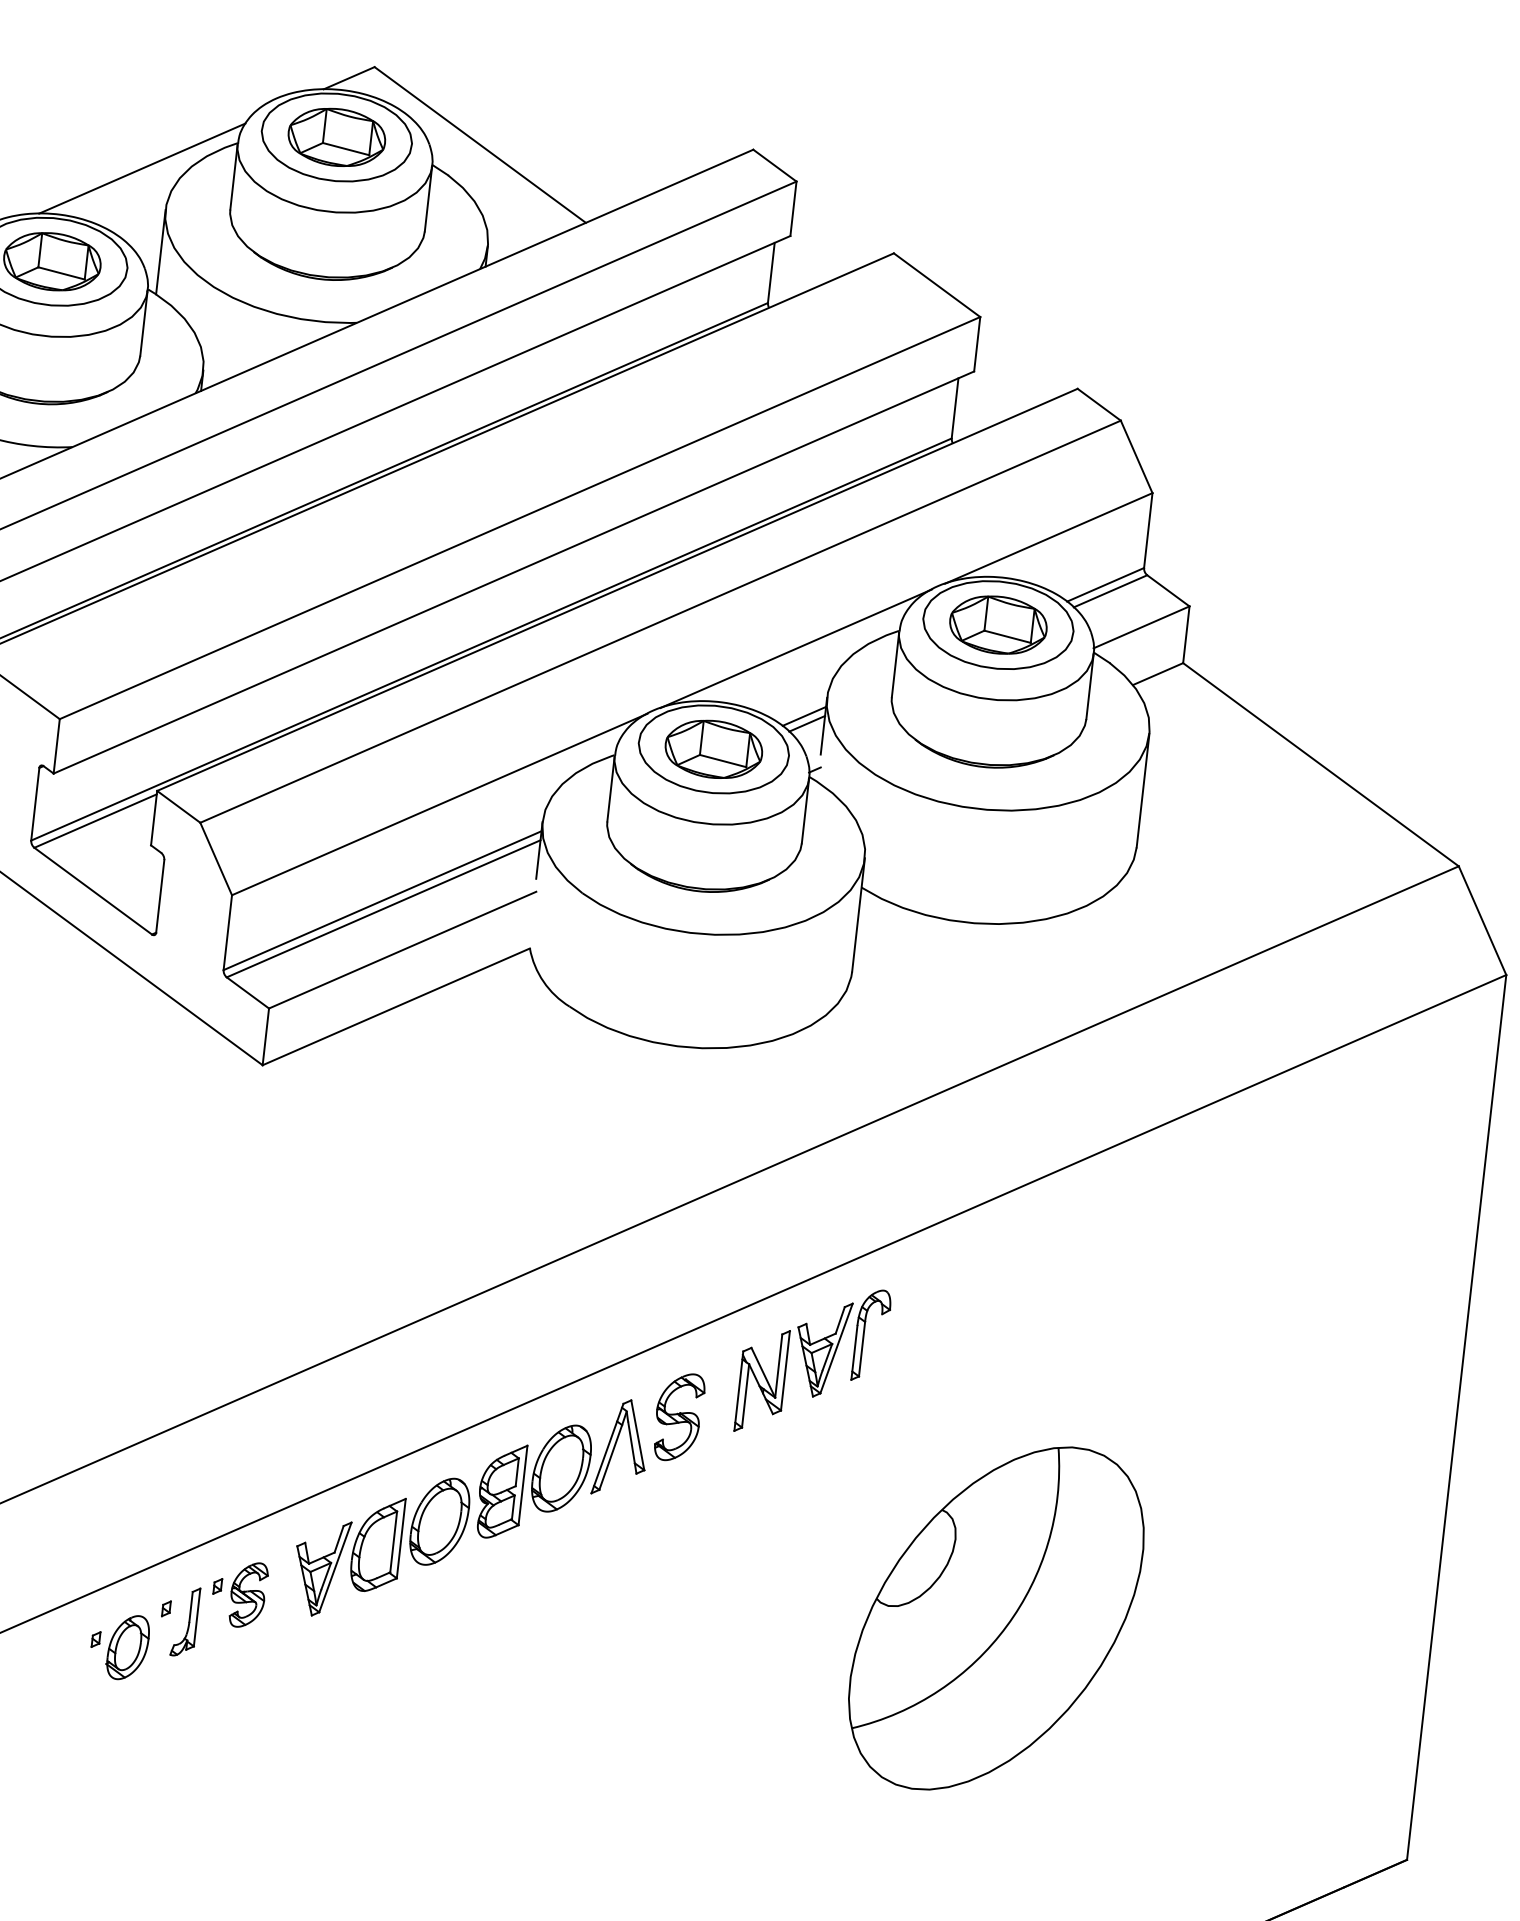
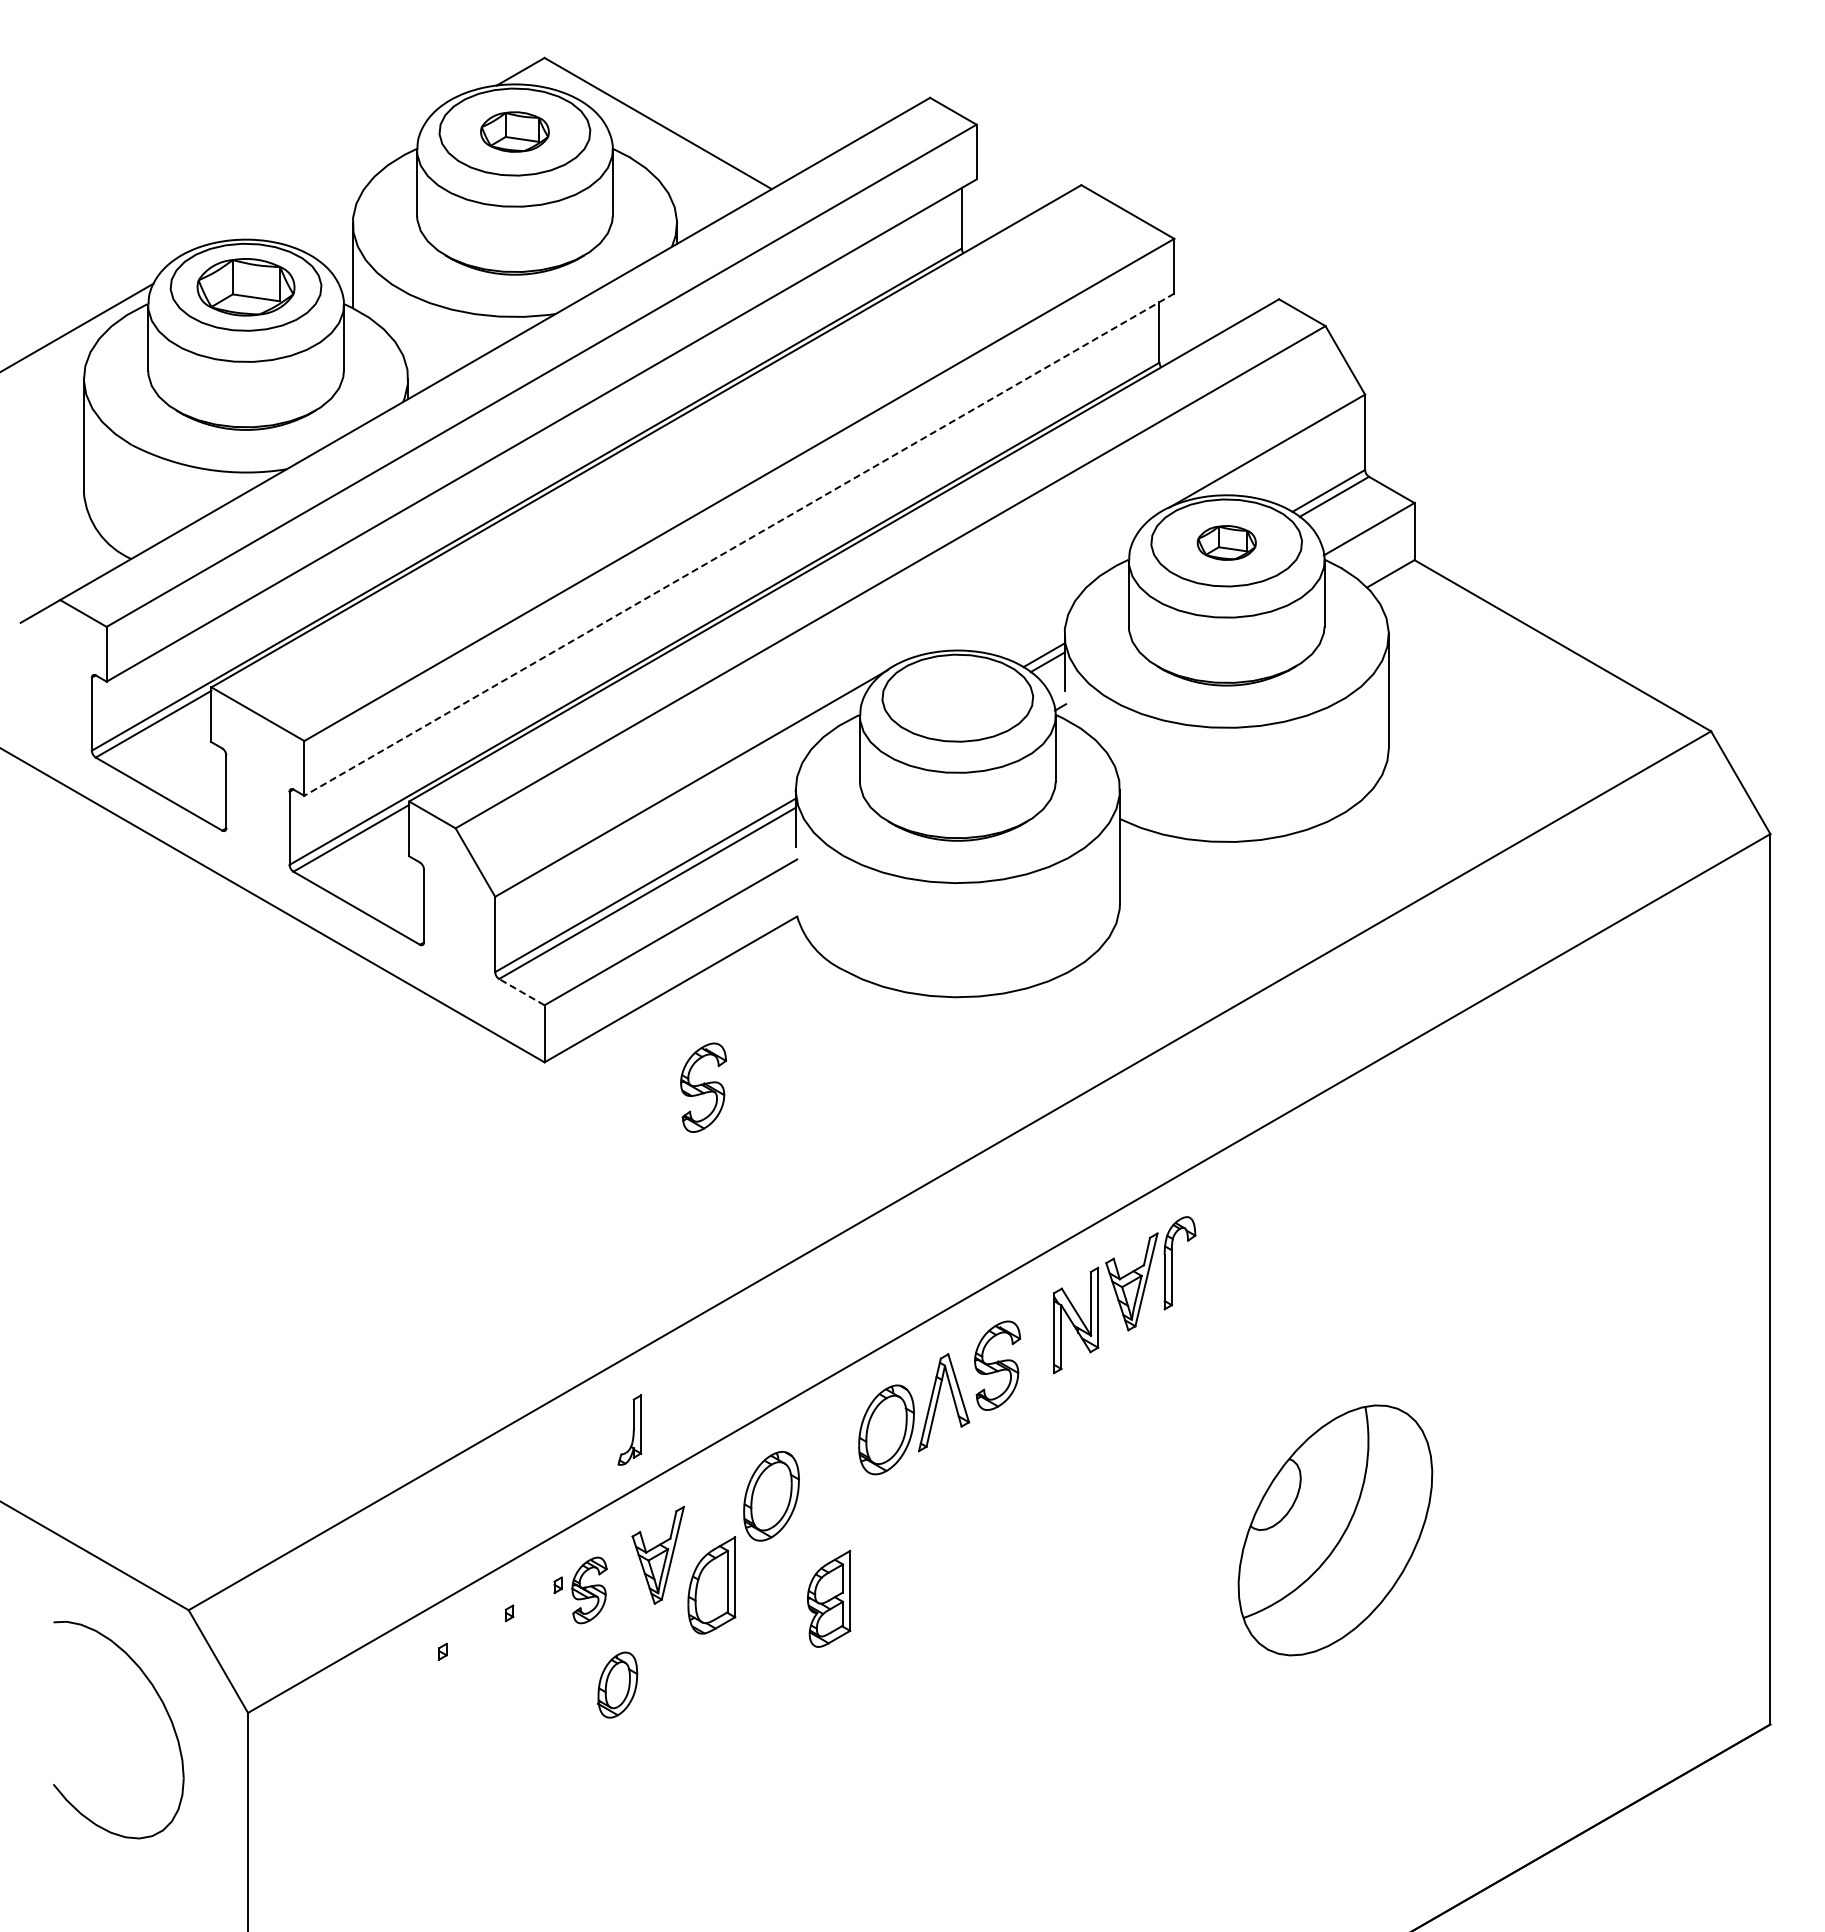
part: (336, 136) -> (514, 131), size x0.7
line: (141, 168) -> (324, 184), removed
line: (513, 572) -> (738, 544), solid -> dashed
part: (998, 624) -> (1226, 542), size x0.6
line: (796, 648) -> (1028, 588), removed
part: (713, 749) -> (957, 698), removed
line: (247, 992) -> (521, 991), solid -> dashed
part: (417, 1107) -> (703, 1087), added
part: (501, 1490) -> (829, 1598), moved
part: (376, 1544) -> (711, 1585), moved
part: (996, 1618) -> (1335, 1530), size x0.7
part: (185, 1621) -> (629, 1429), moved
part: (127, 1646) -> (617, 1684), moved

